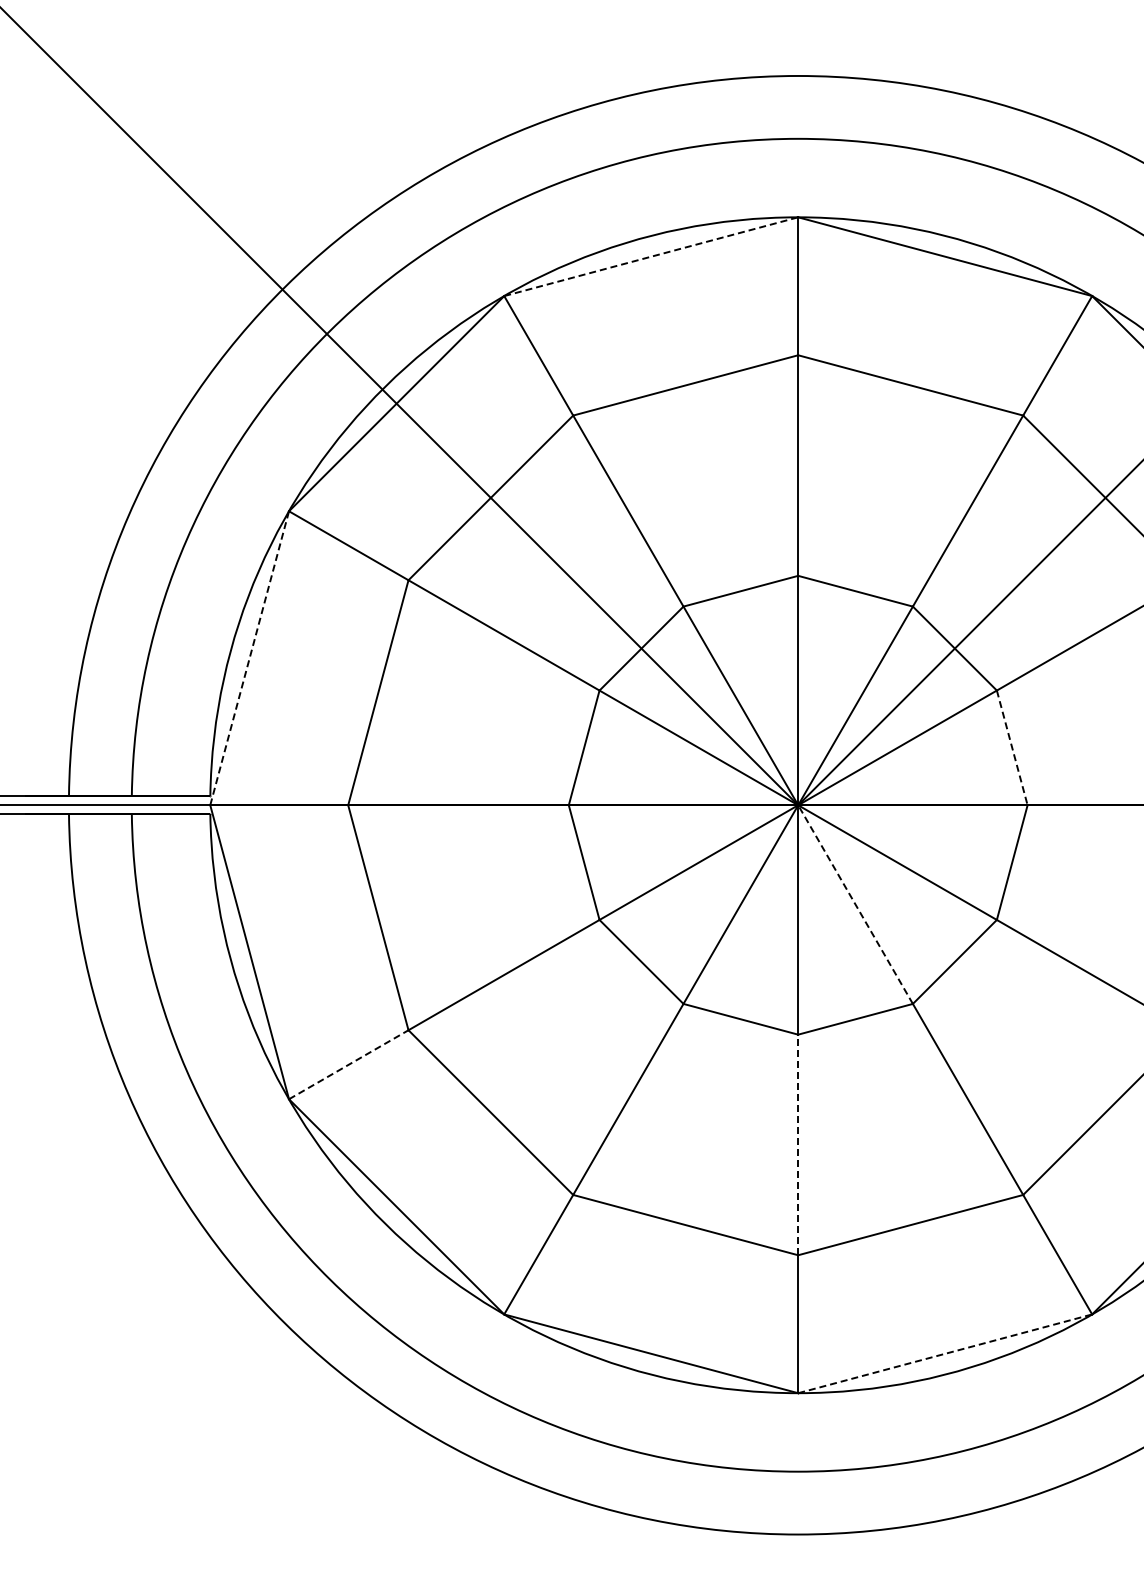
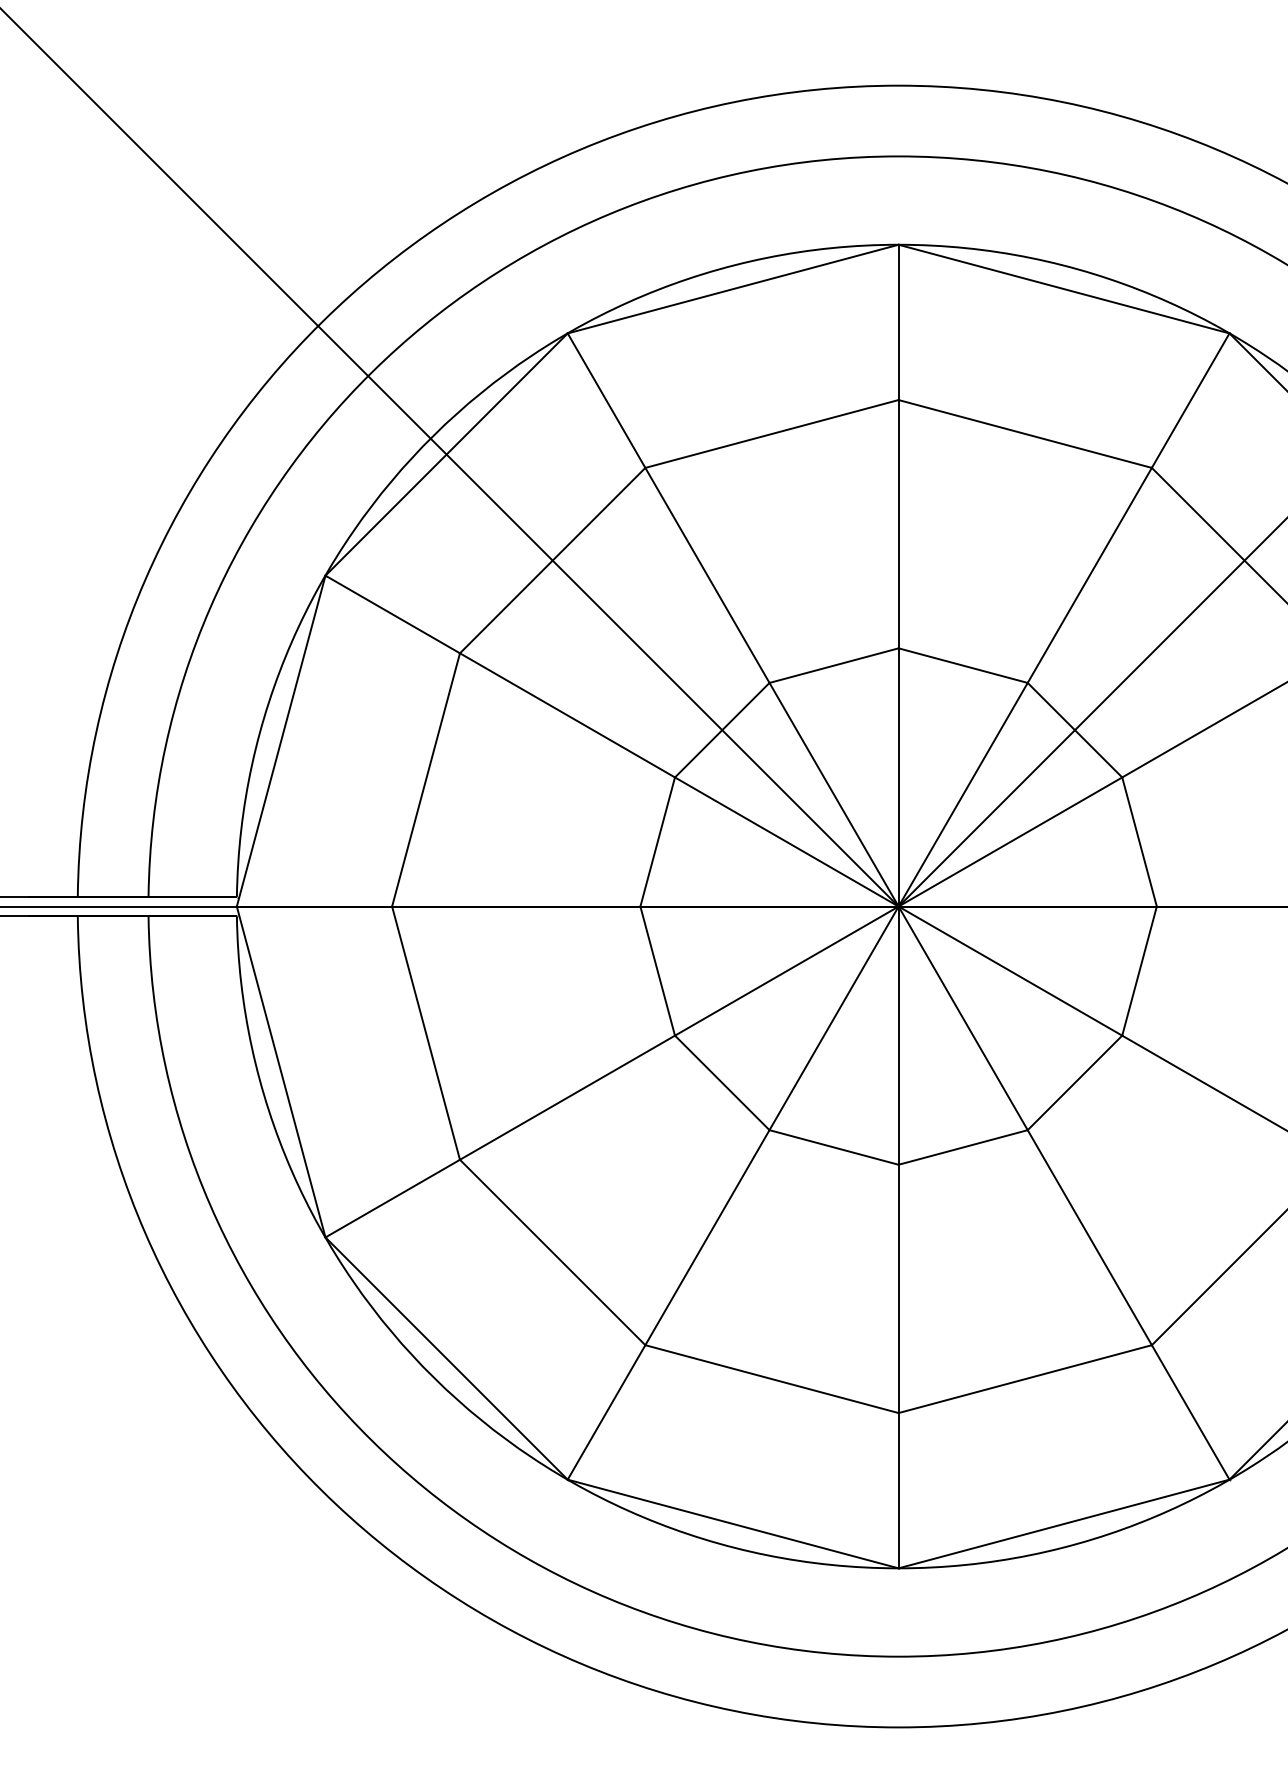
line: (651, 256) -> (733, 288), dashed -> solid
line: (249, 657) -> (280, 740), dashed -> solid
line: (1012, 748) -> (1139, 842), dashed -> solid
line: (855, 904) -> (963, 1018), dashed -> solid
line: (348, 1064) -> (392, 1198), dashed -> solid
line: (798, 1144) -> (898, 1288), dashed -> solid
line: (945, 1353) -> (1064, 1523), dashed -> solid

